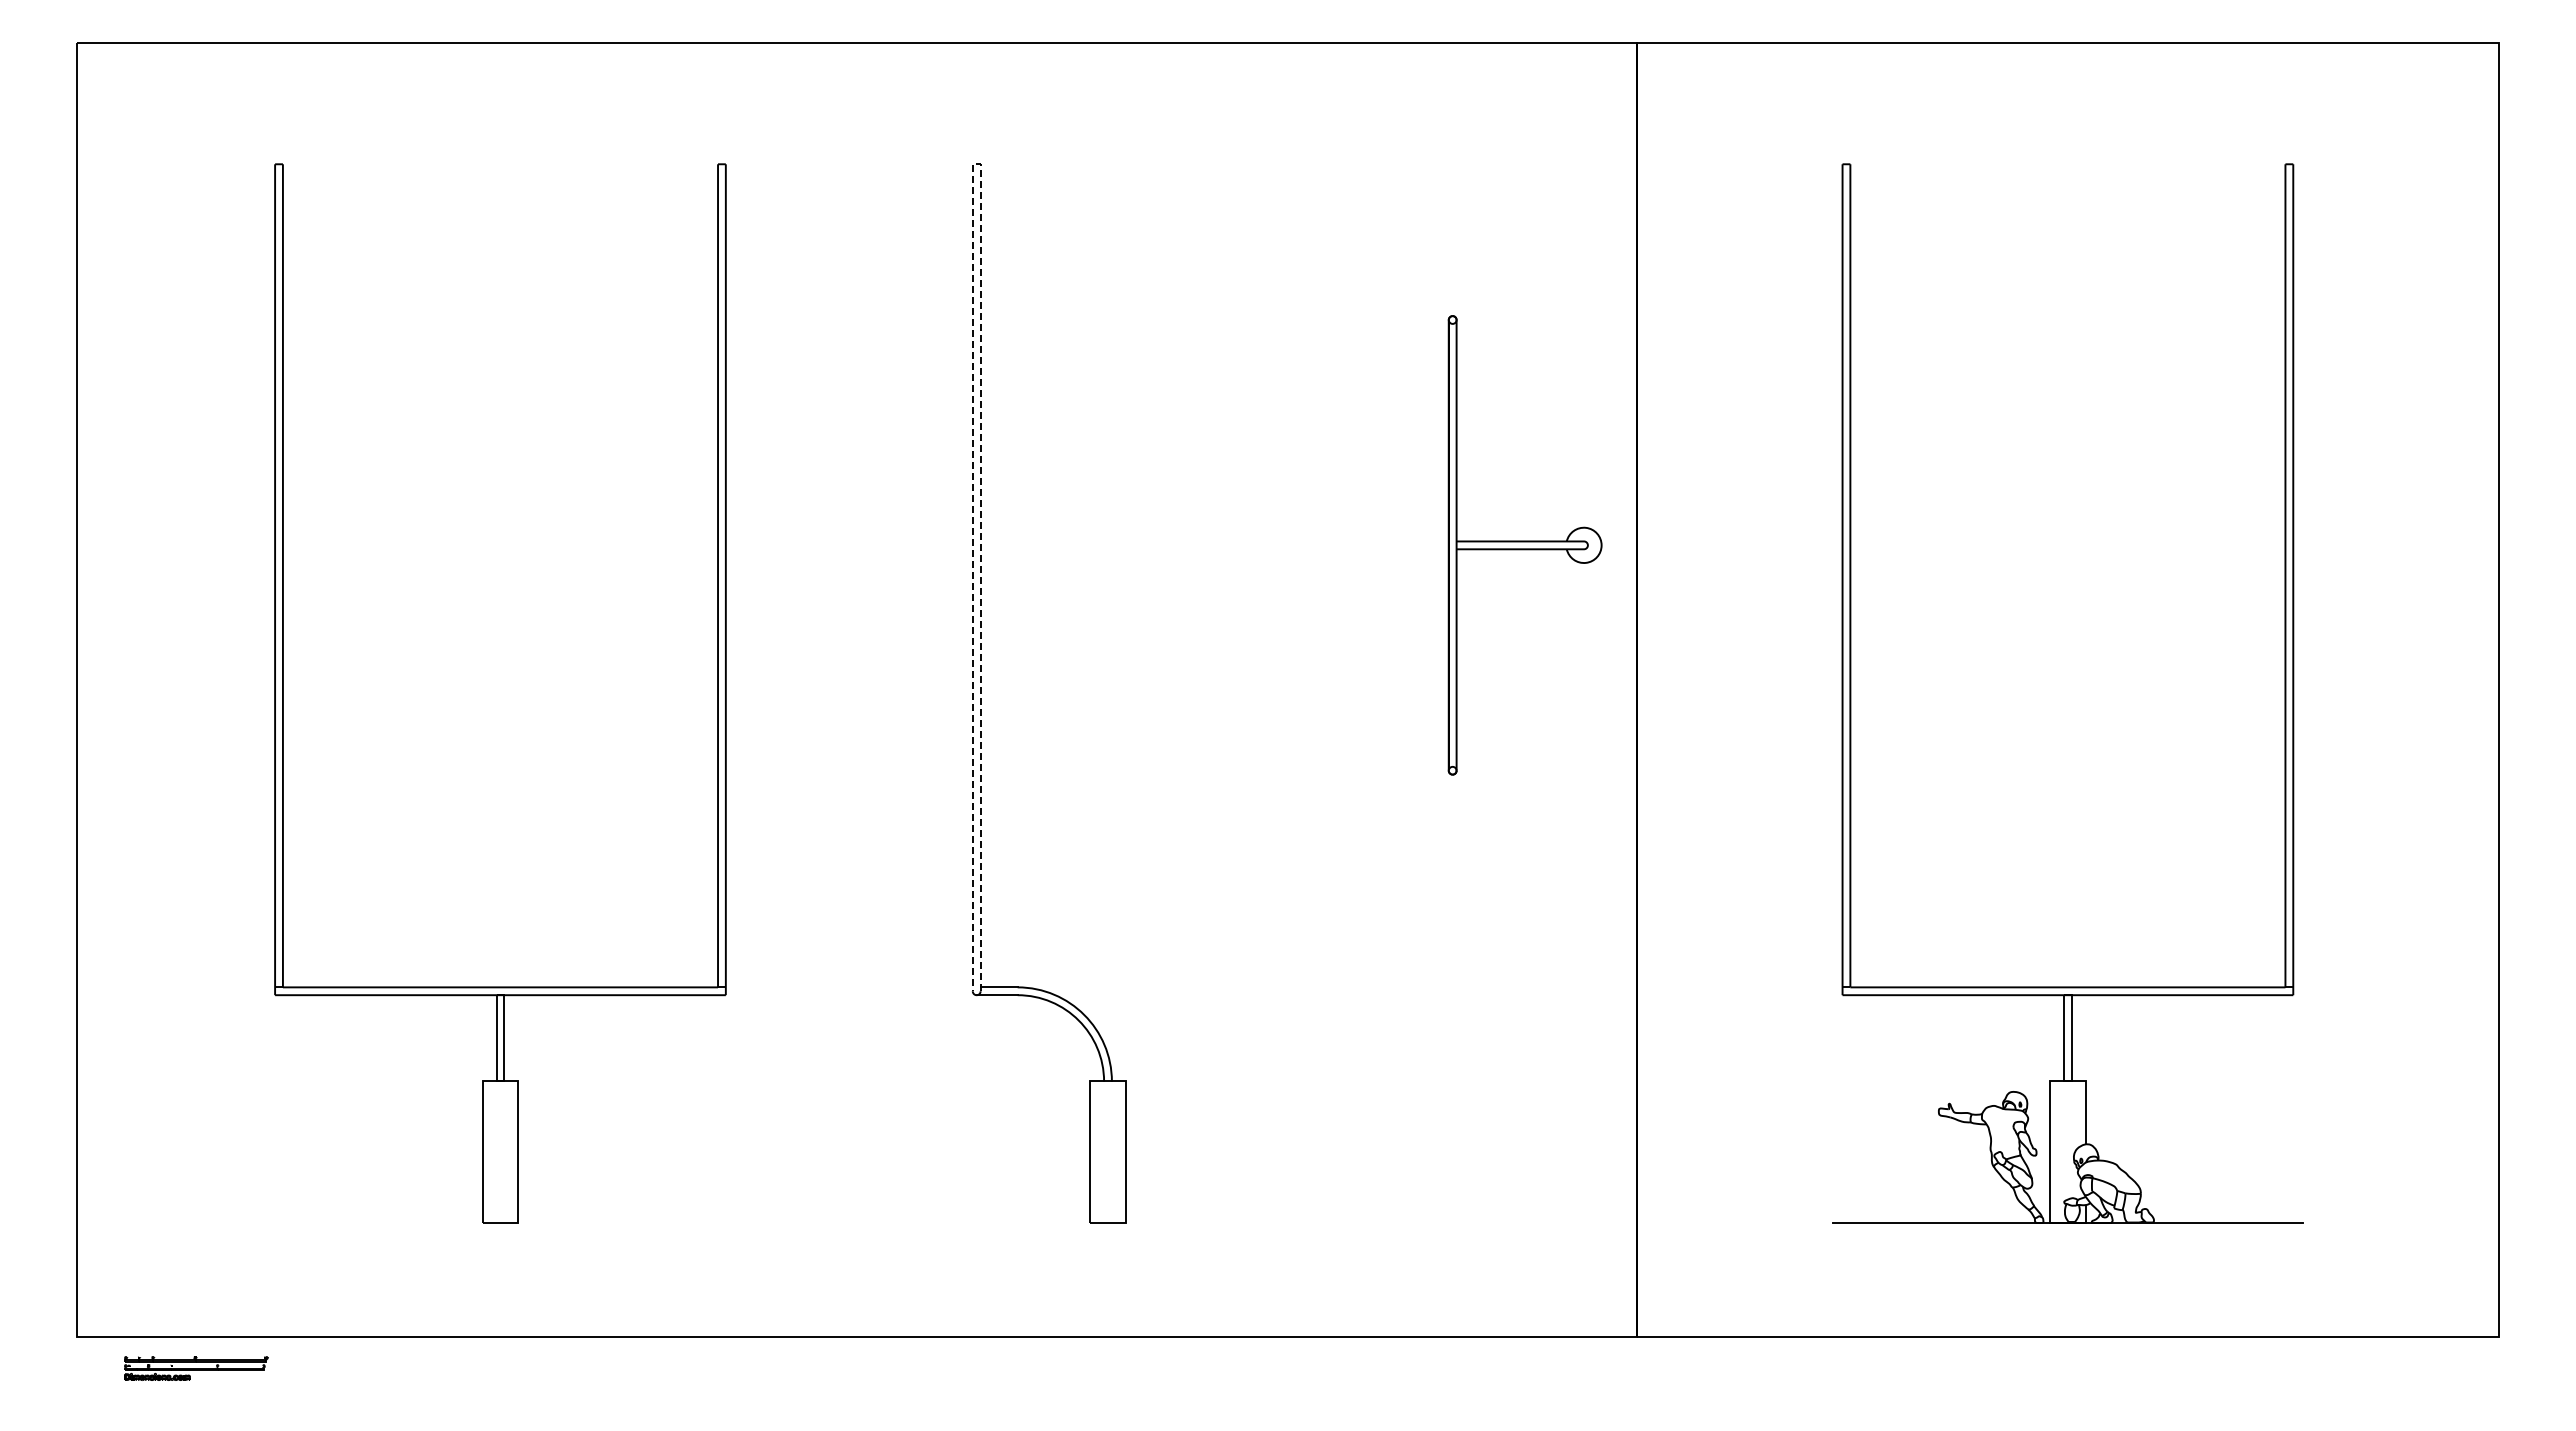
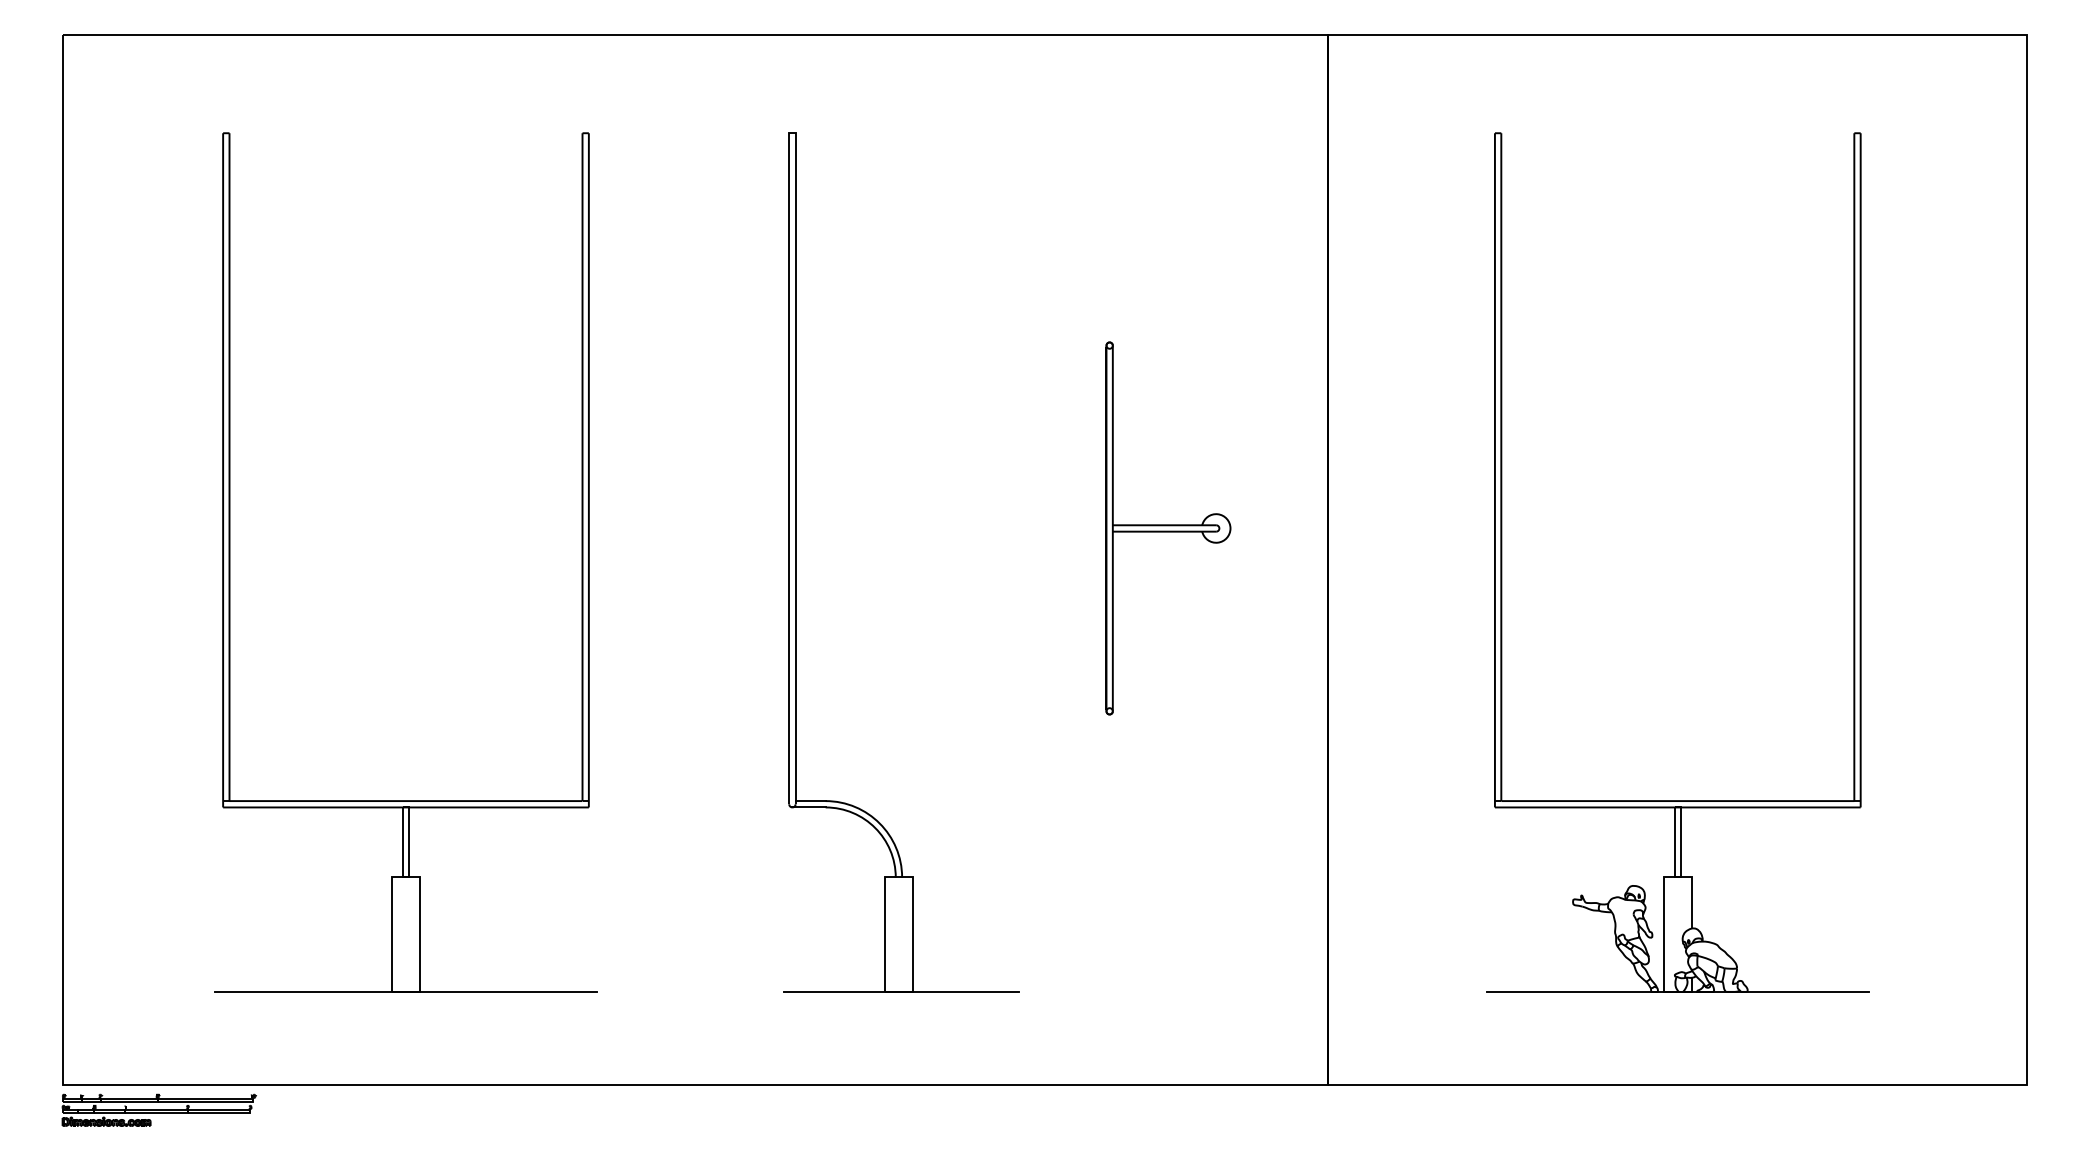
line: (976, 164) -> (792, 133), dashed -> solid
part: (1524, 545) -> (1167, 528), moved
line: (500, 1222) -> (406, 991), added
line: (1111, 1222) -> (901, 991), added
part: (196, 1368) -> (159, 1110), size x1.67

